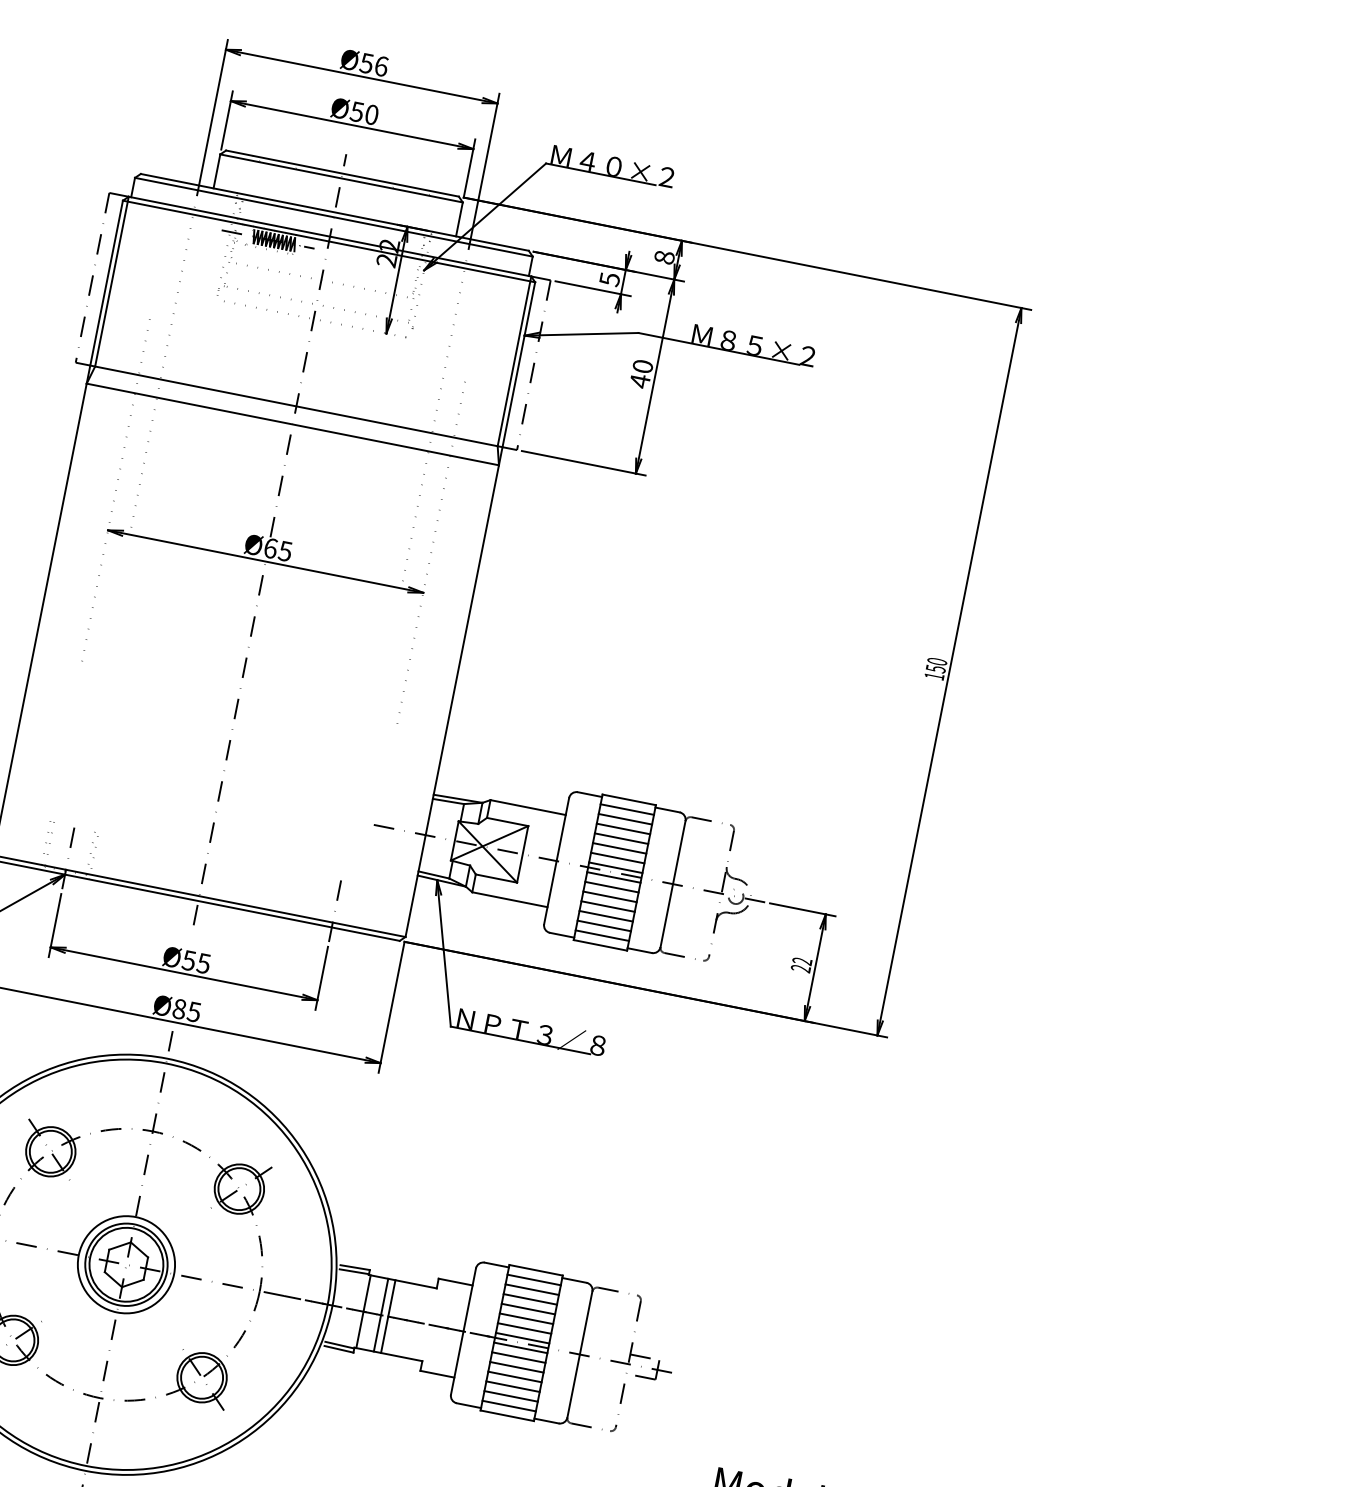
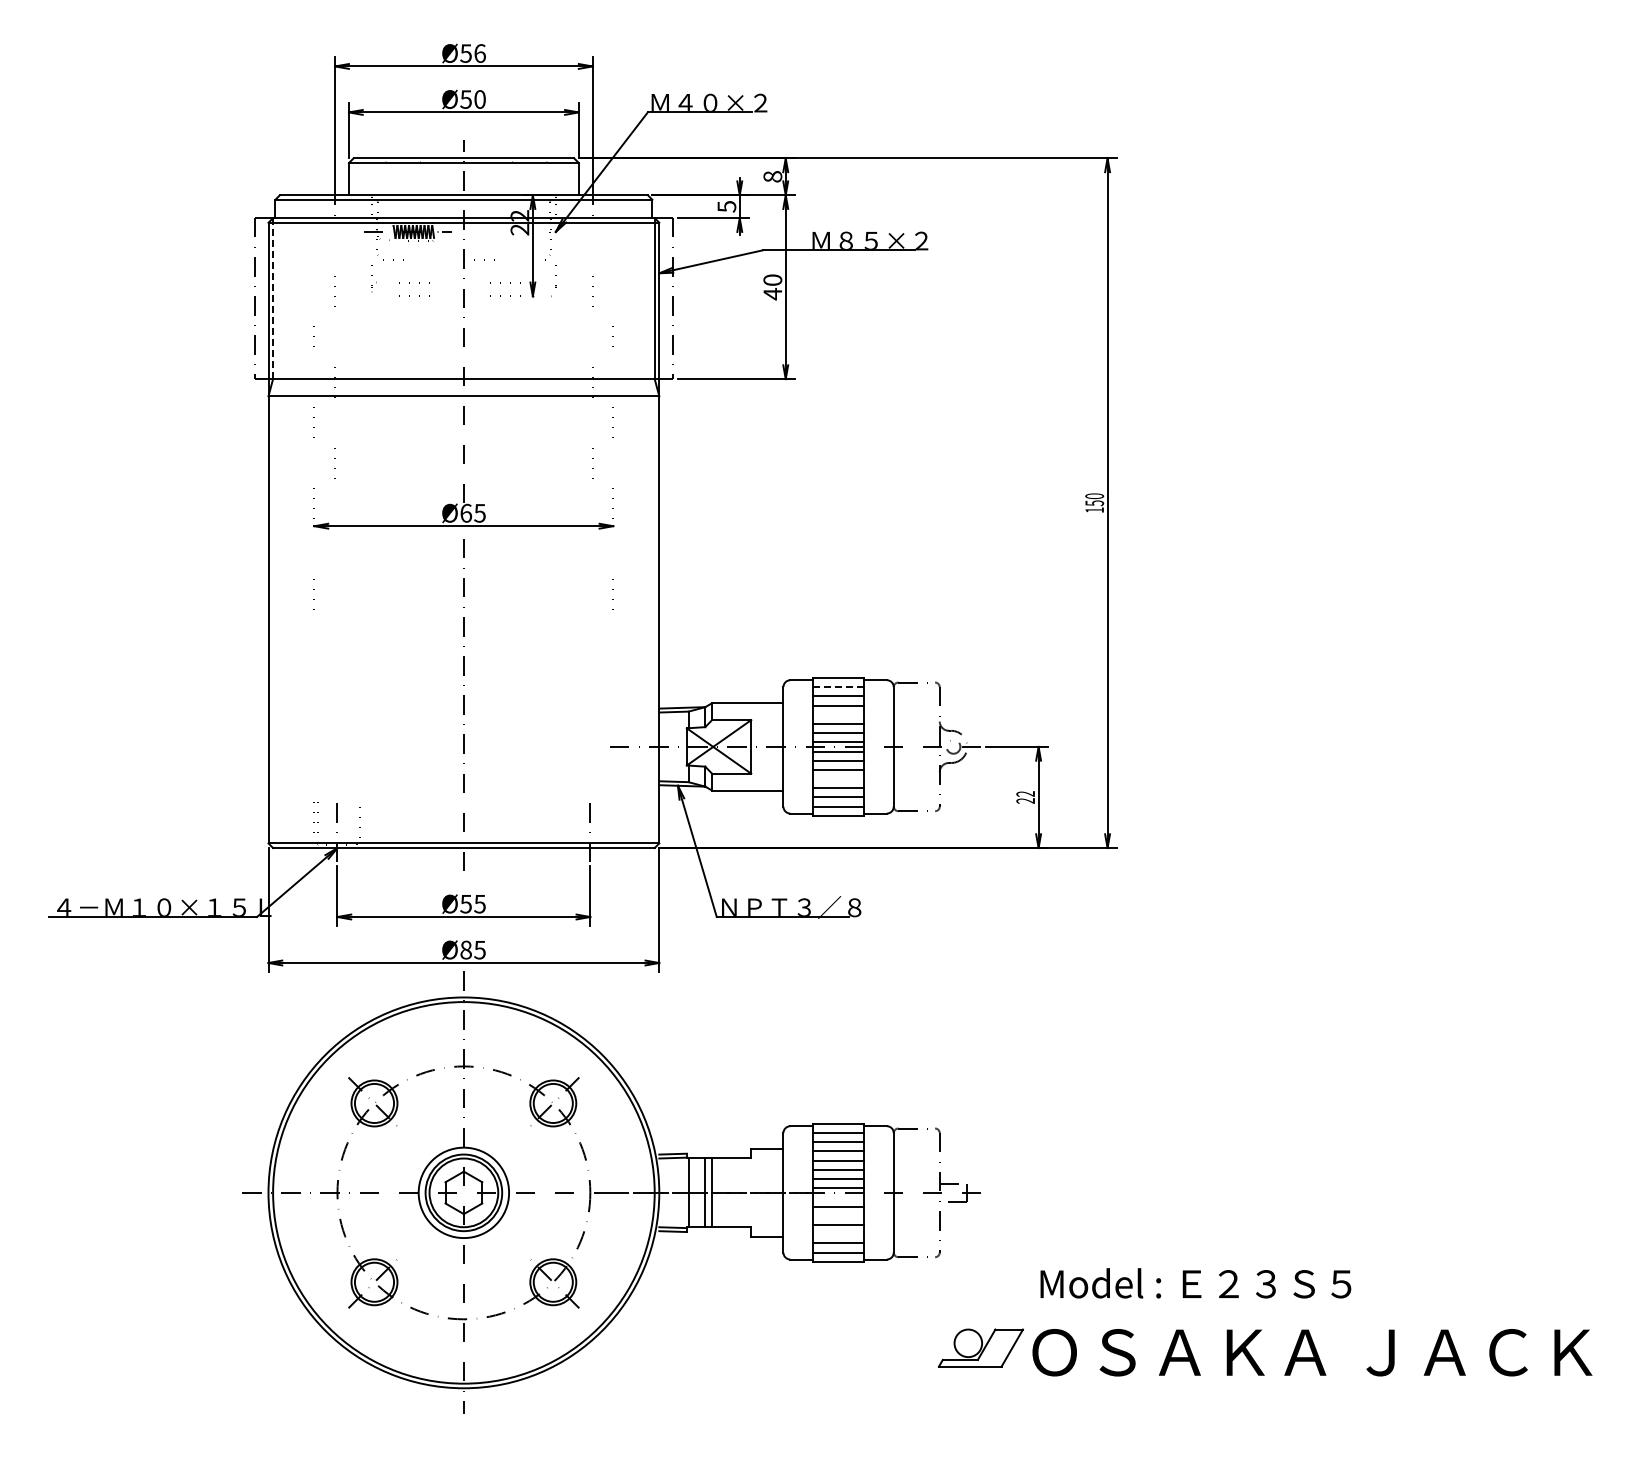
line: (112, 282) -> (273, 299), solid -> dashed
line: (628, 810) -> (839, 687), solid -> dashed
line: (621, 838) -> (838, 714), removed
line: (607, 906) -> (838, 779), removed
line: (520, 1347) -> (838, 1197), removed
line: (516, 1366) -> (838, 1215), removed
line: (512, 1386) -> (838, 1234), removed

